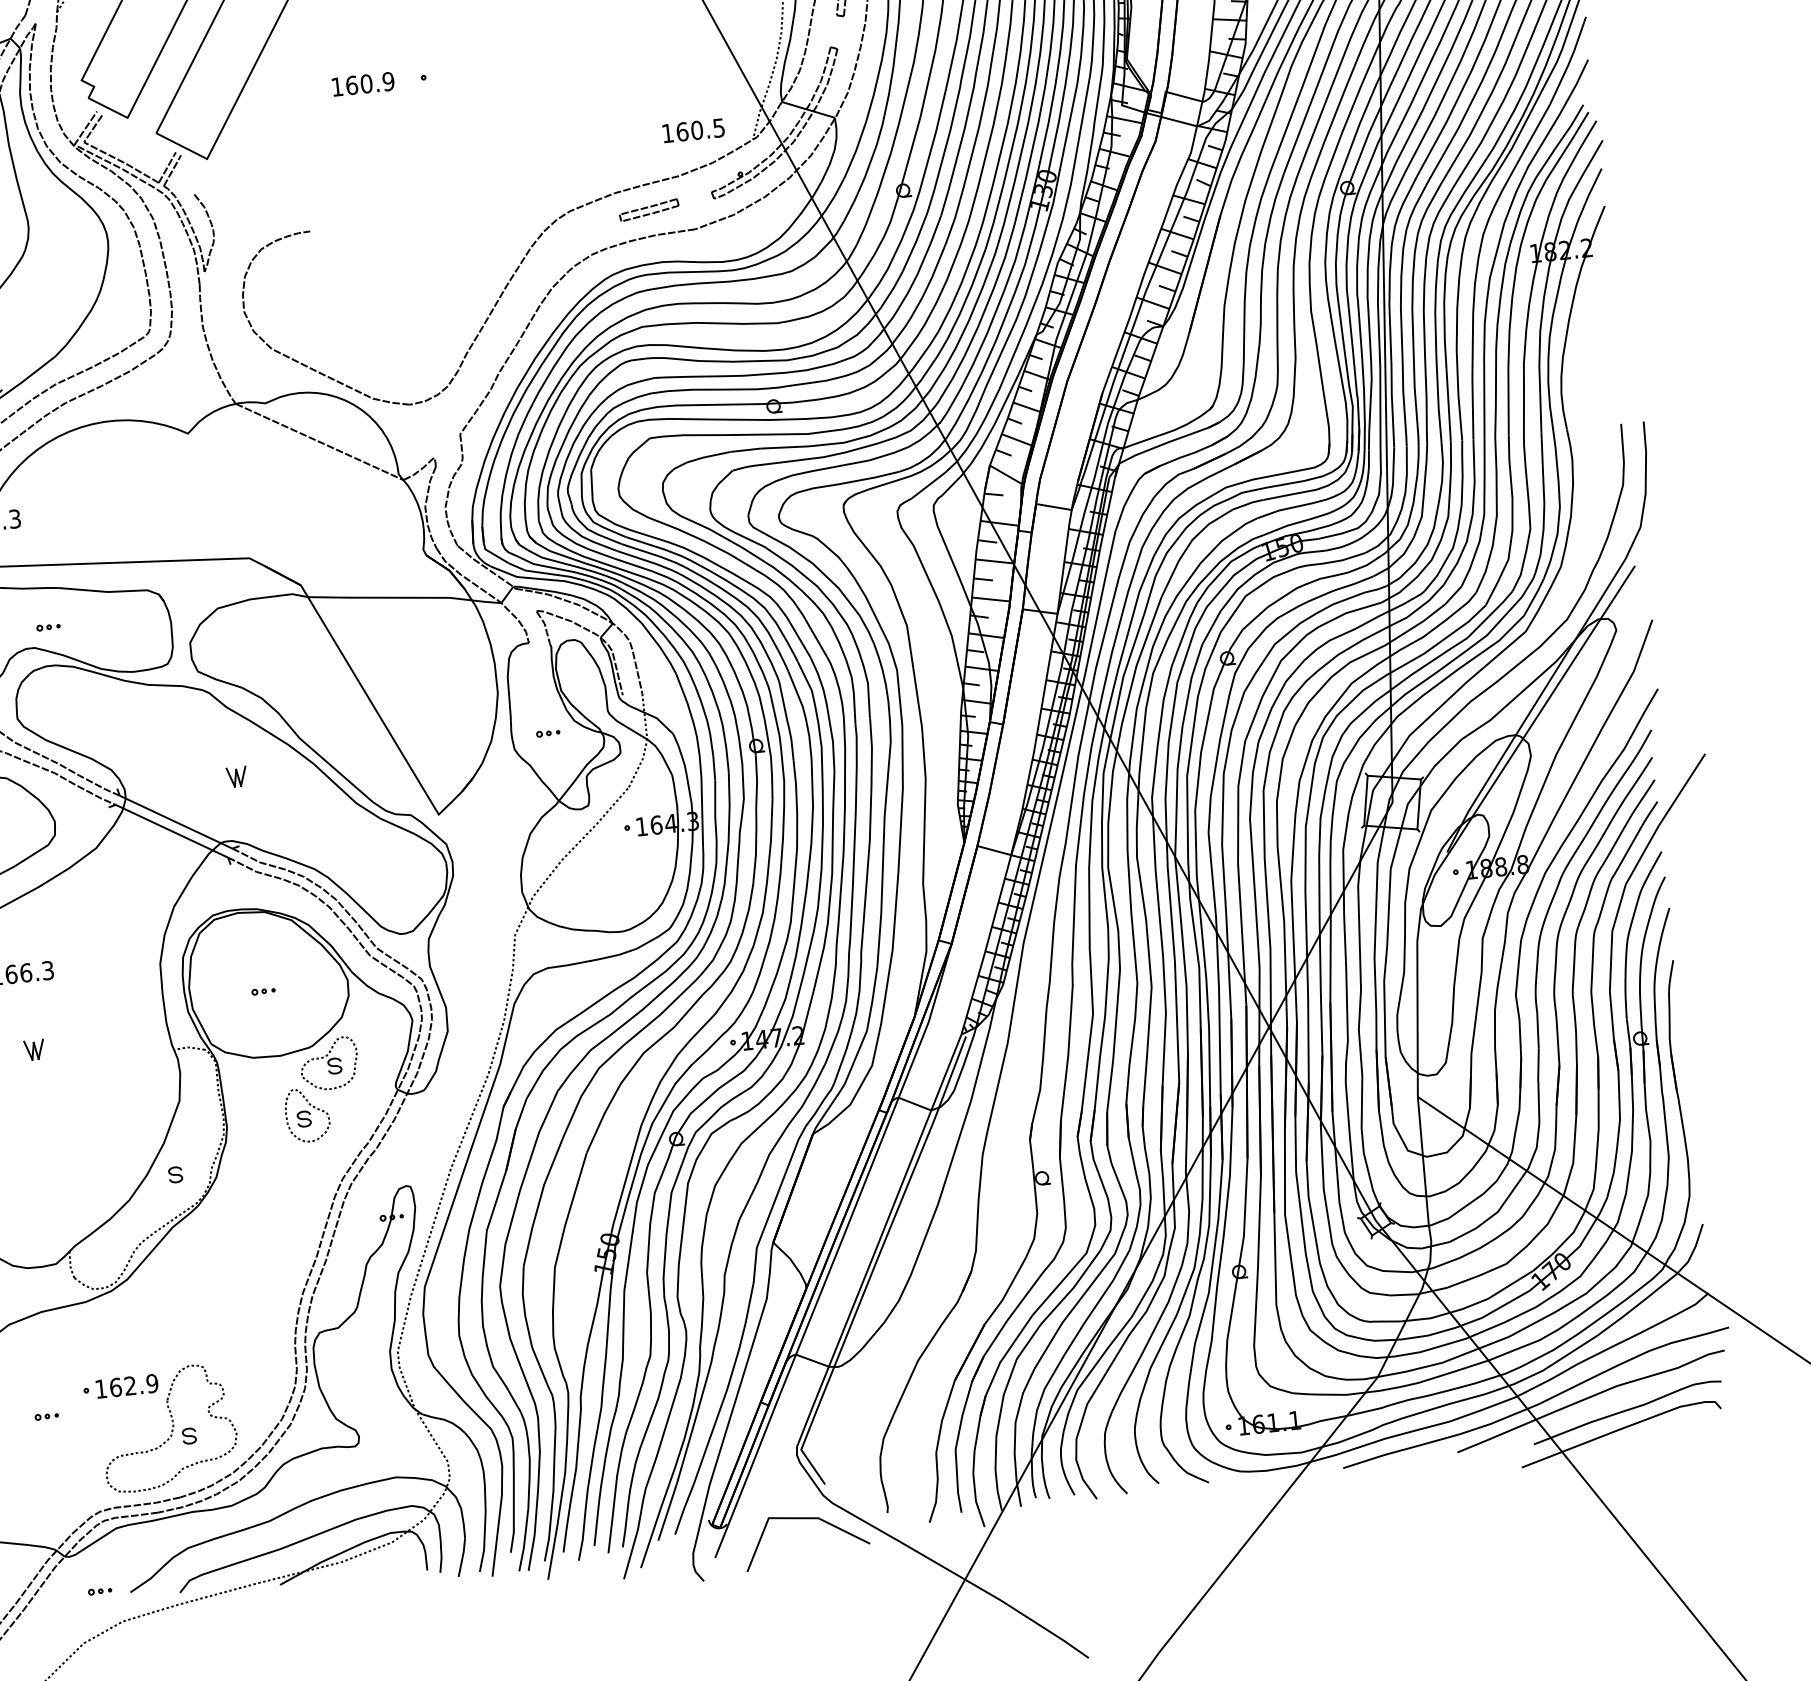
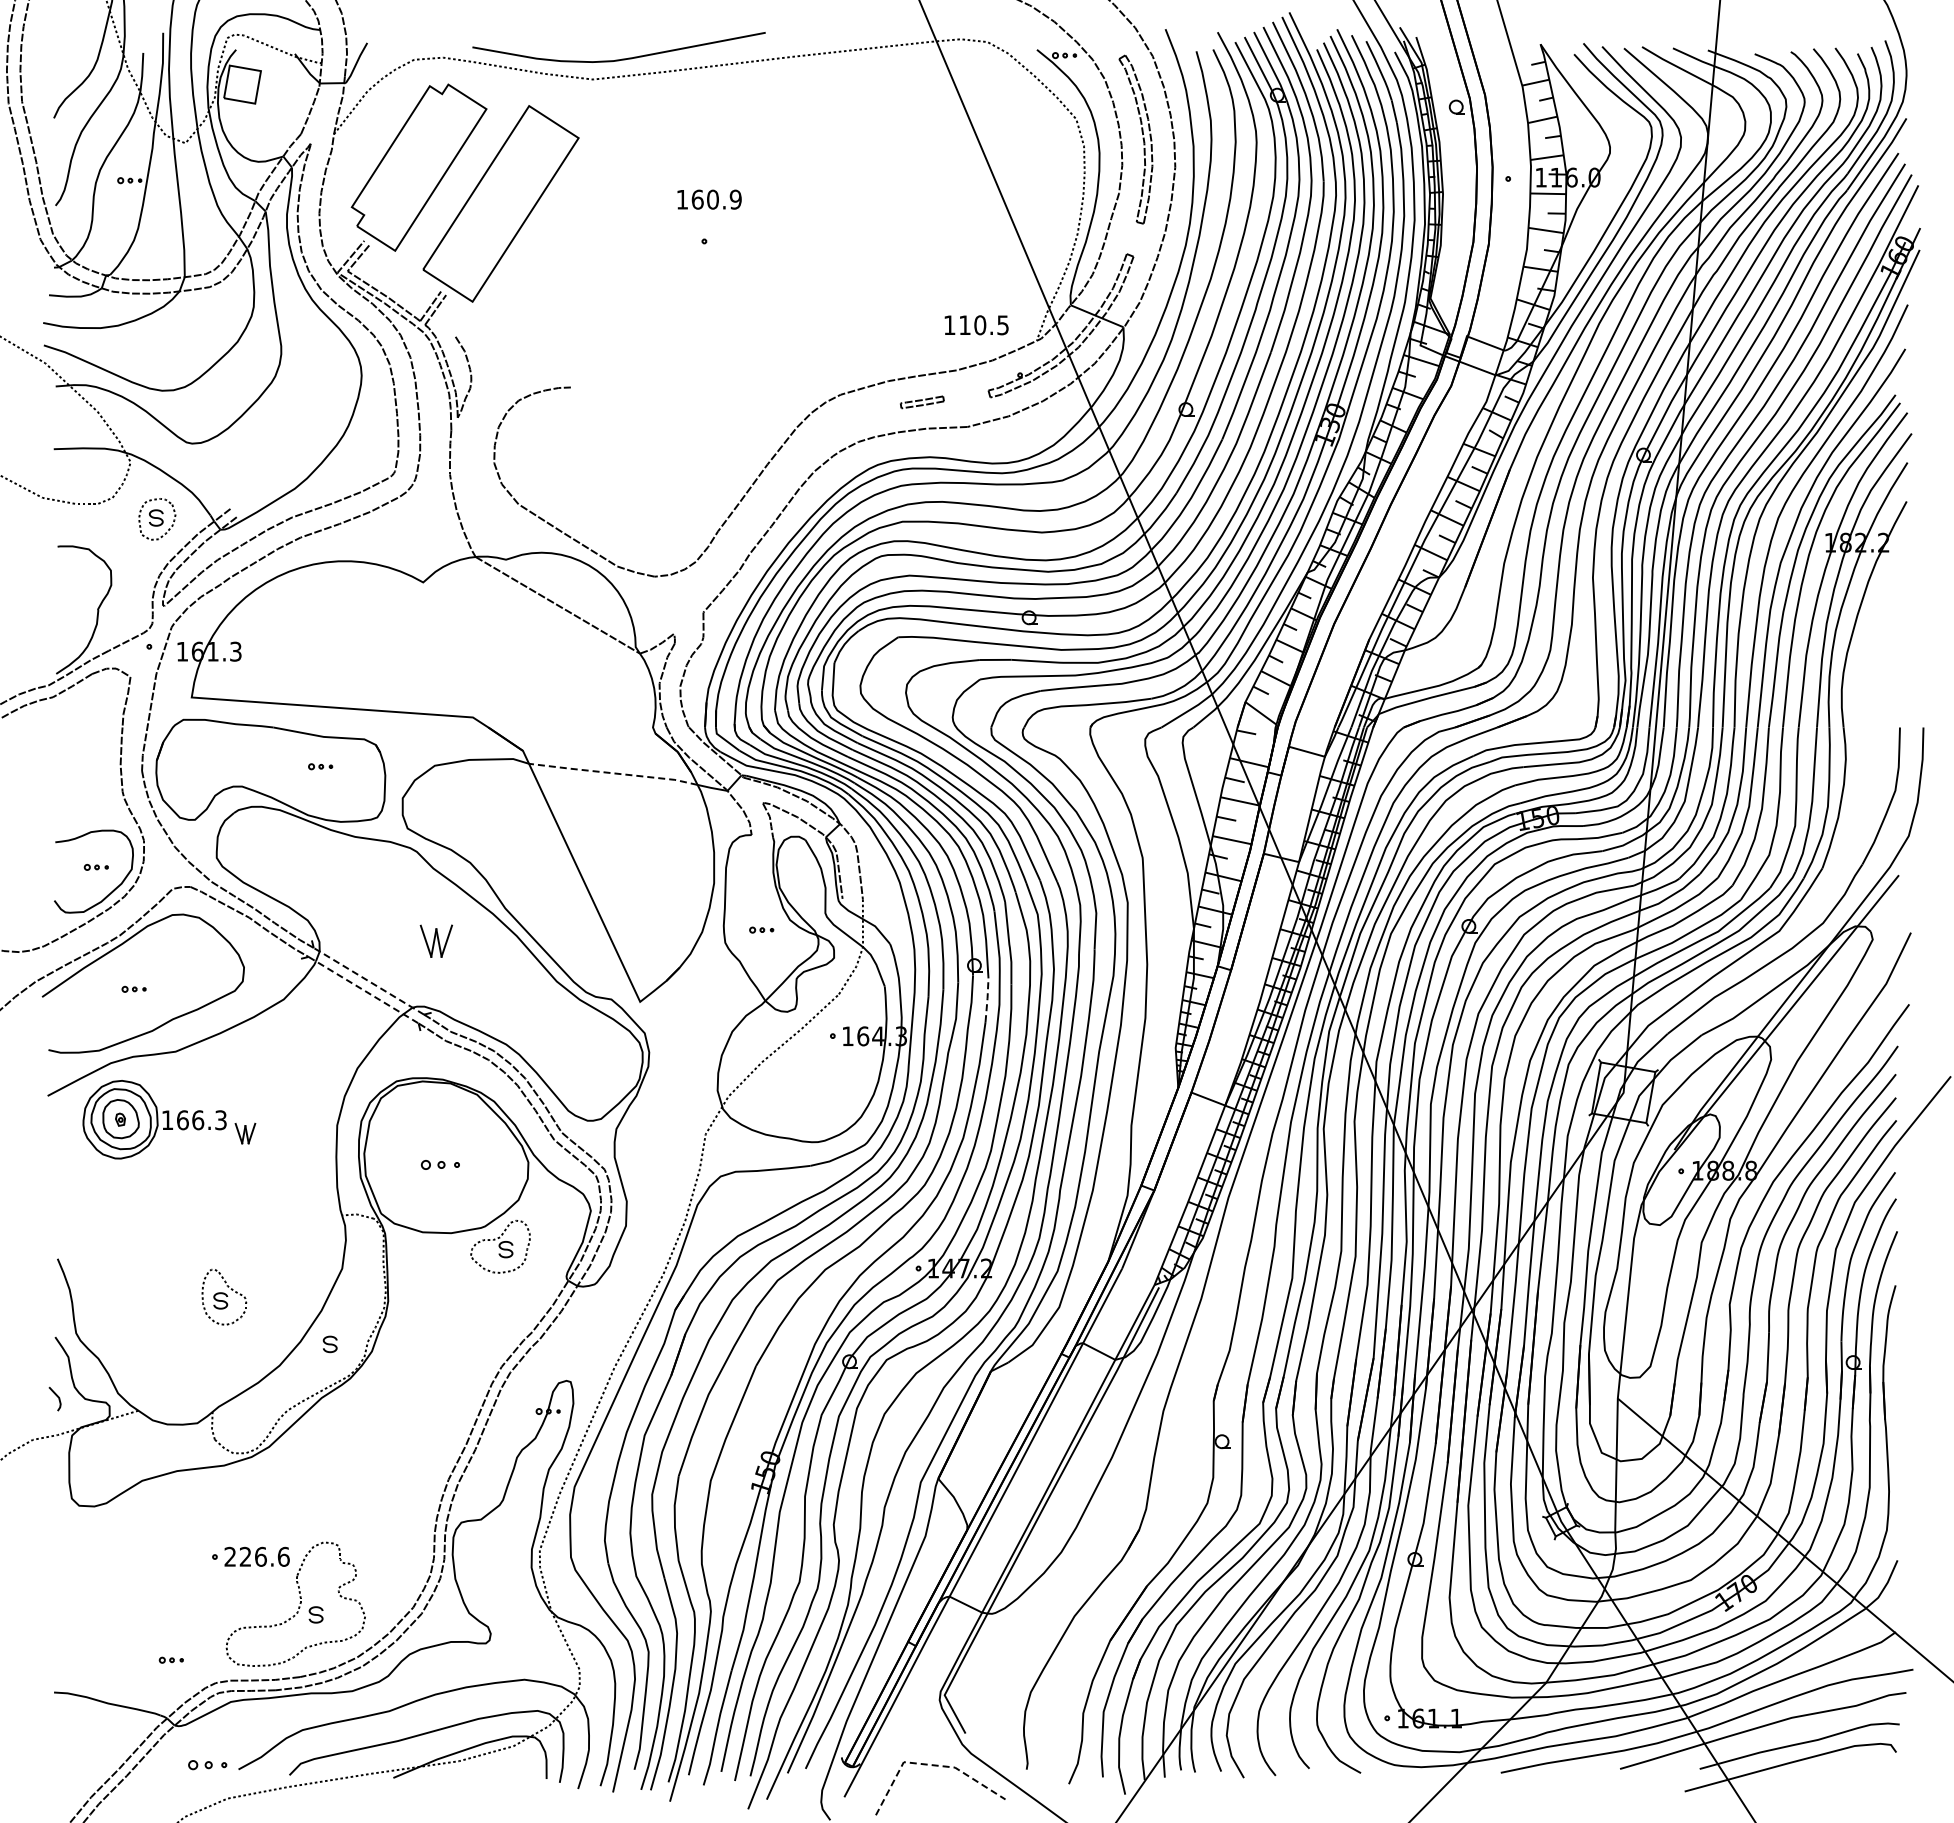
text: (363, 84) -> (709, 199), moved
text: (682, 132) -> (965, 325), 160.5 -> 110.5
part: (649, 210) -> (922, 402), size x0.7
line: (390, 597) -> (613, 773), solid -> dashed
part: (48, 627) -> (320, 766), moved
part: (237, 777) -> (436, 941), size x1.6
line: (772, 778) -> (987, 1000), solid -> dashed
line: (176, 822) -> (369, 981), solid -> dashed
line: (171, 831) -> (363, 990), solid -> dashed
part: (263, 990) -> (440, 1164), size x1.6
part: (34, 1049) -> (245, 1133), moved
part: (307, 1114) -> (224, 1296), moved
text: (126, 1386) -> (256, 1556), 162.9 -> 226.6
part: (45, 1415) -> (170, 1659), moved
line: (793, 1517) -> (929, 1764), solid -> dashed
part: (99, 1590) -> (206, 1764), size x1.6

